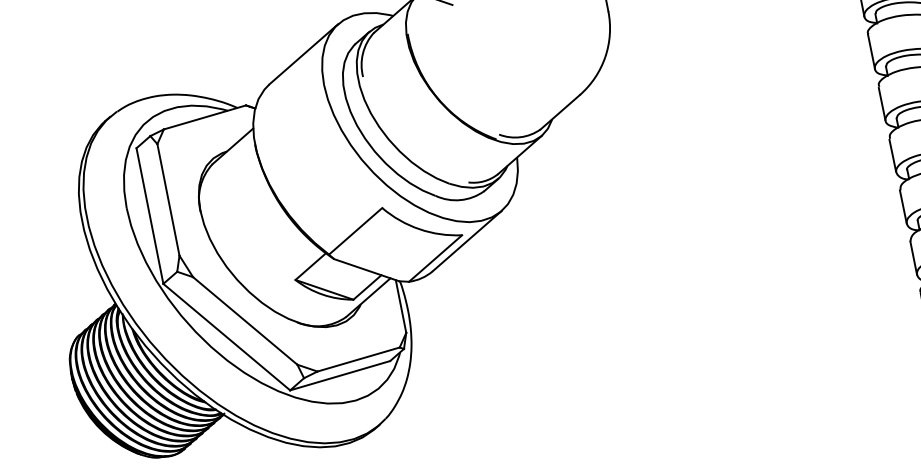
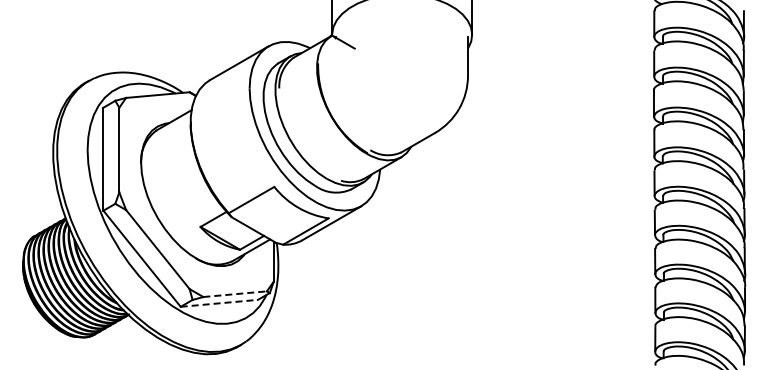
line: (359, 359) -> (235, 294), solid -> dashed
line: (340, 375) -> (219, 303), solid -> dashed

